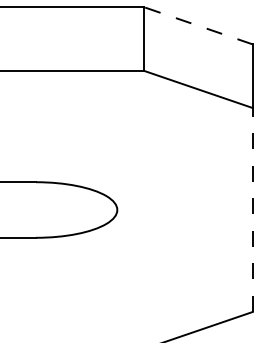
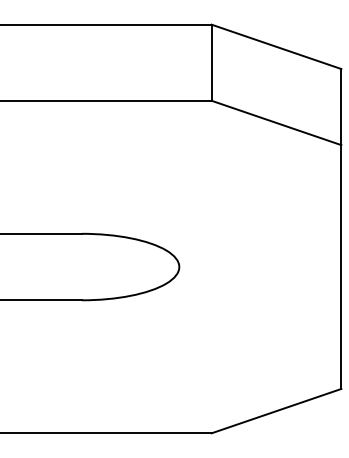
line: (198, 25) -> (276, 46), dashed -> solid
line: (252, 210) -> (341, 267), dashed -> solid

